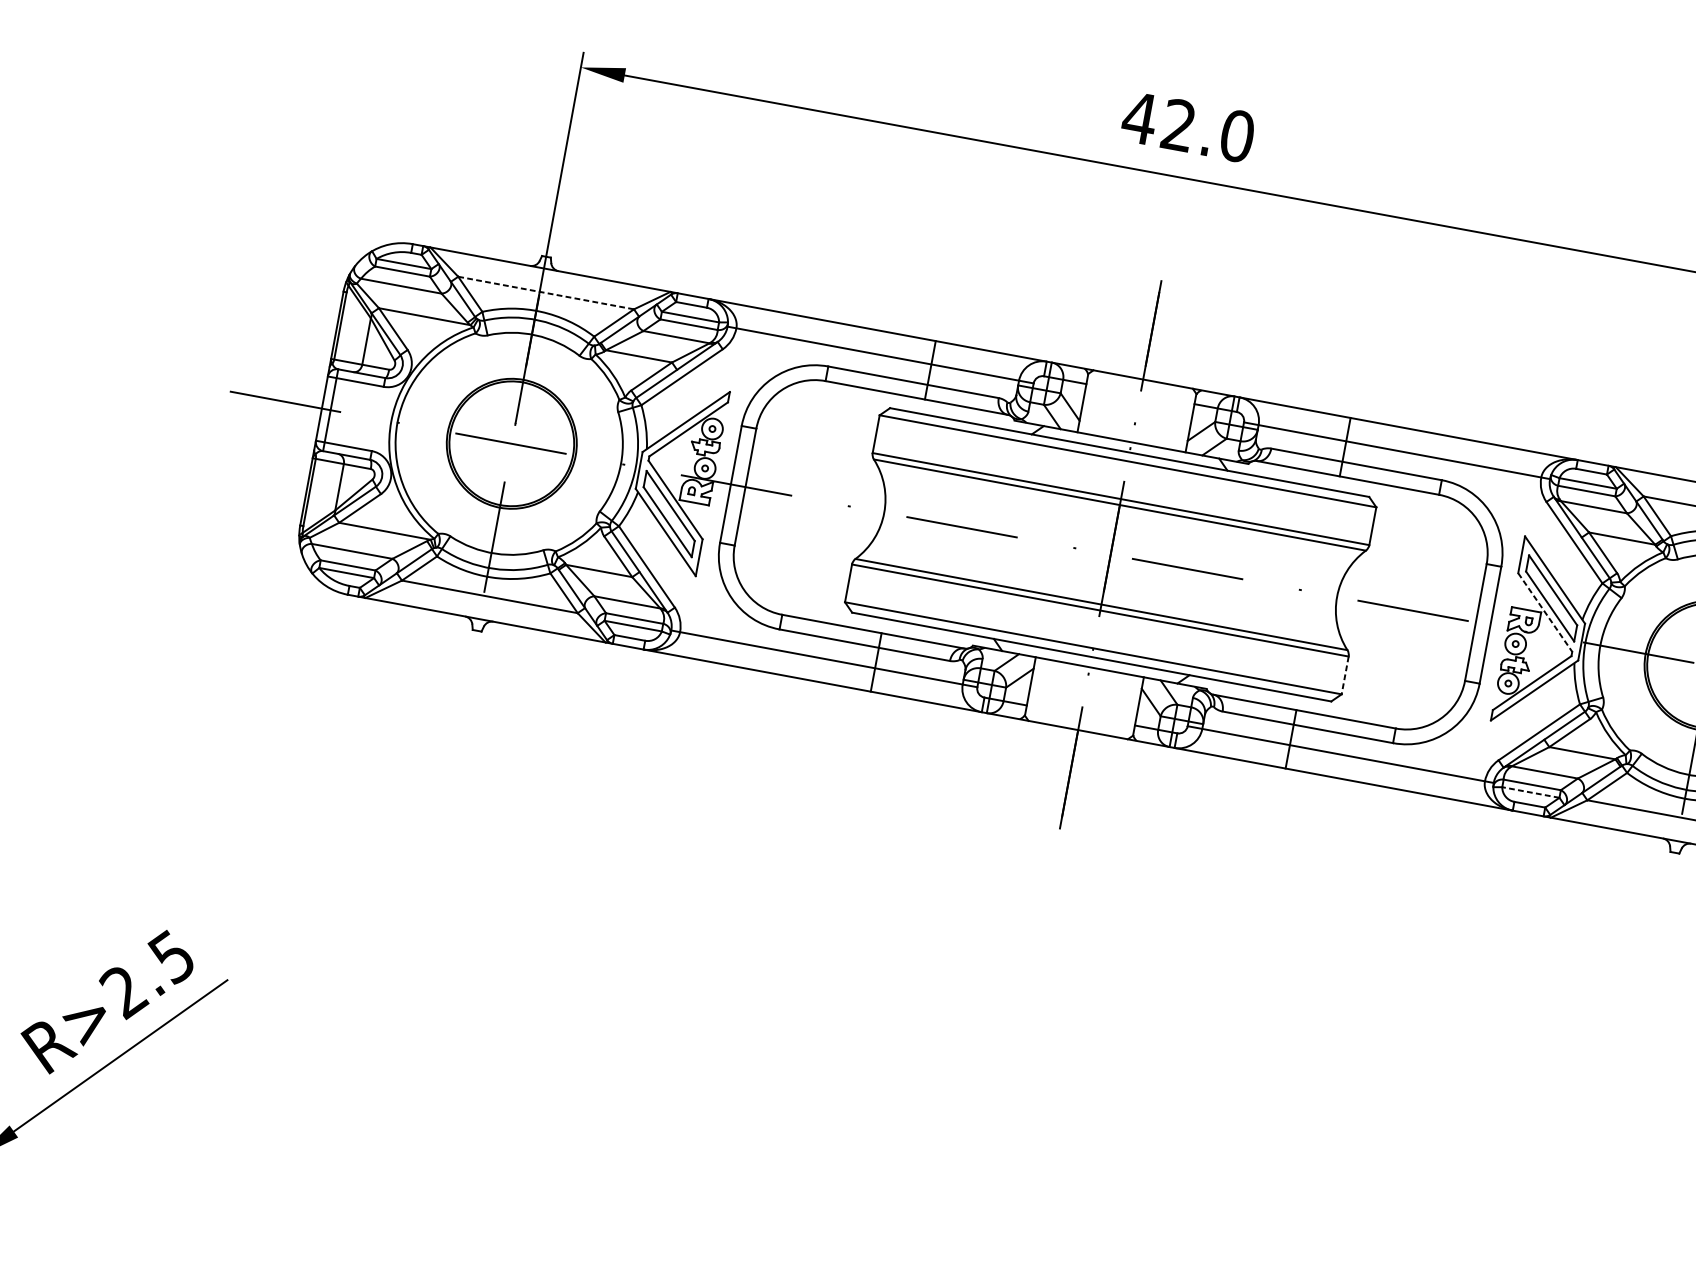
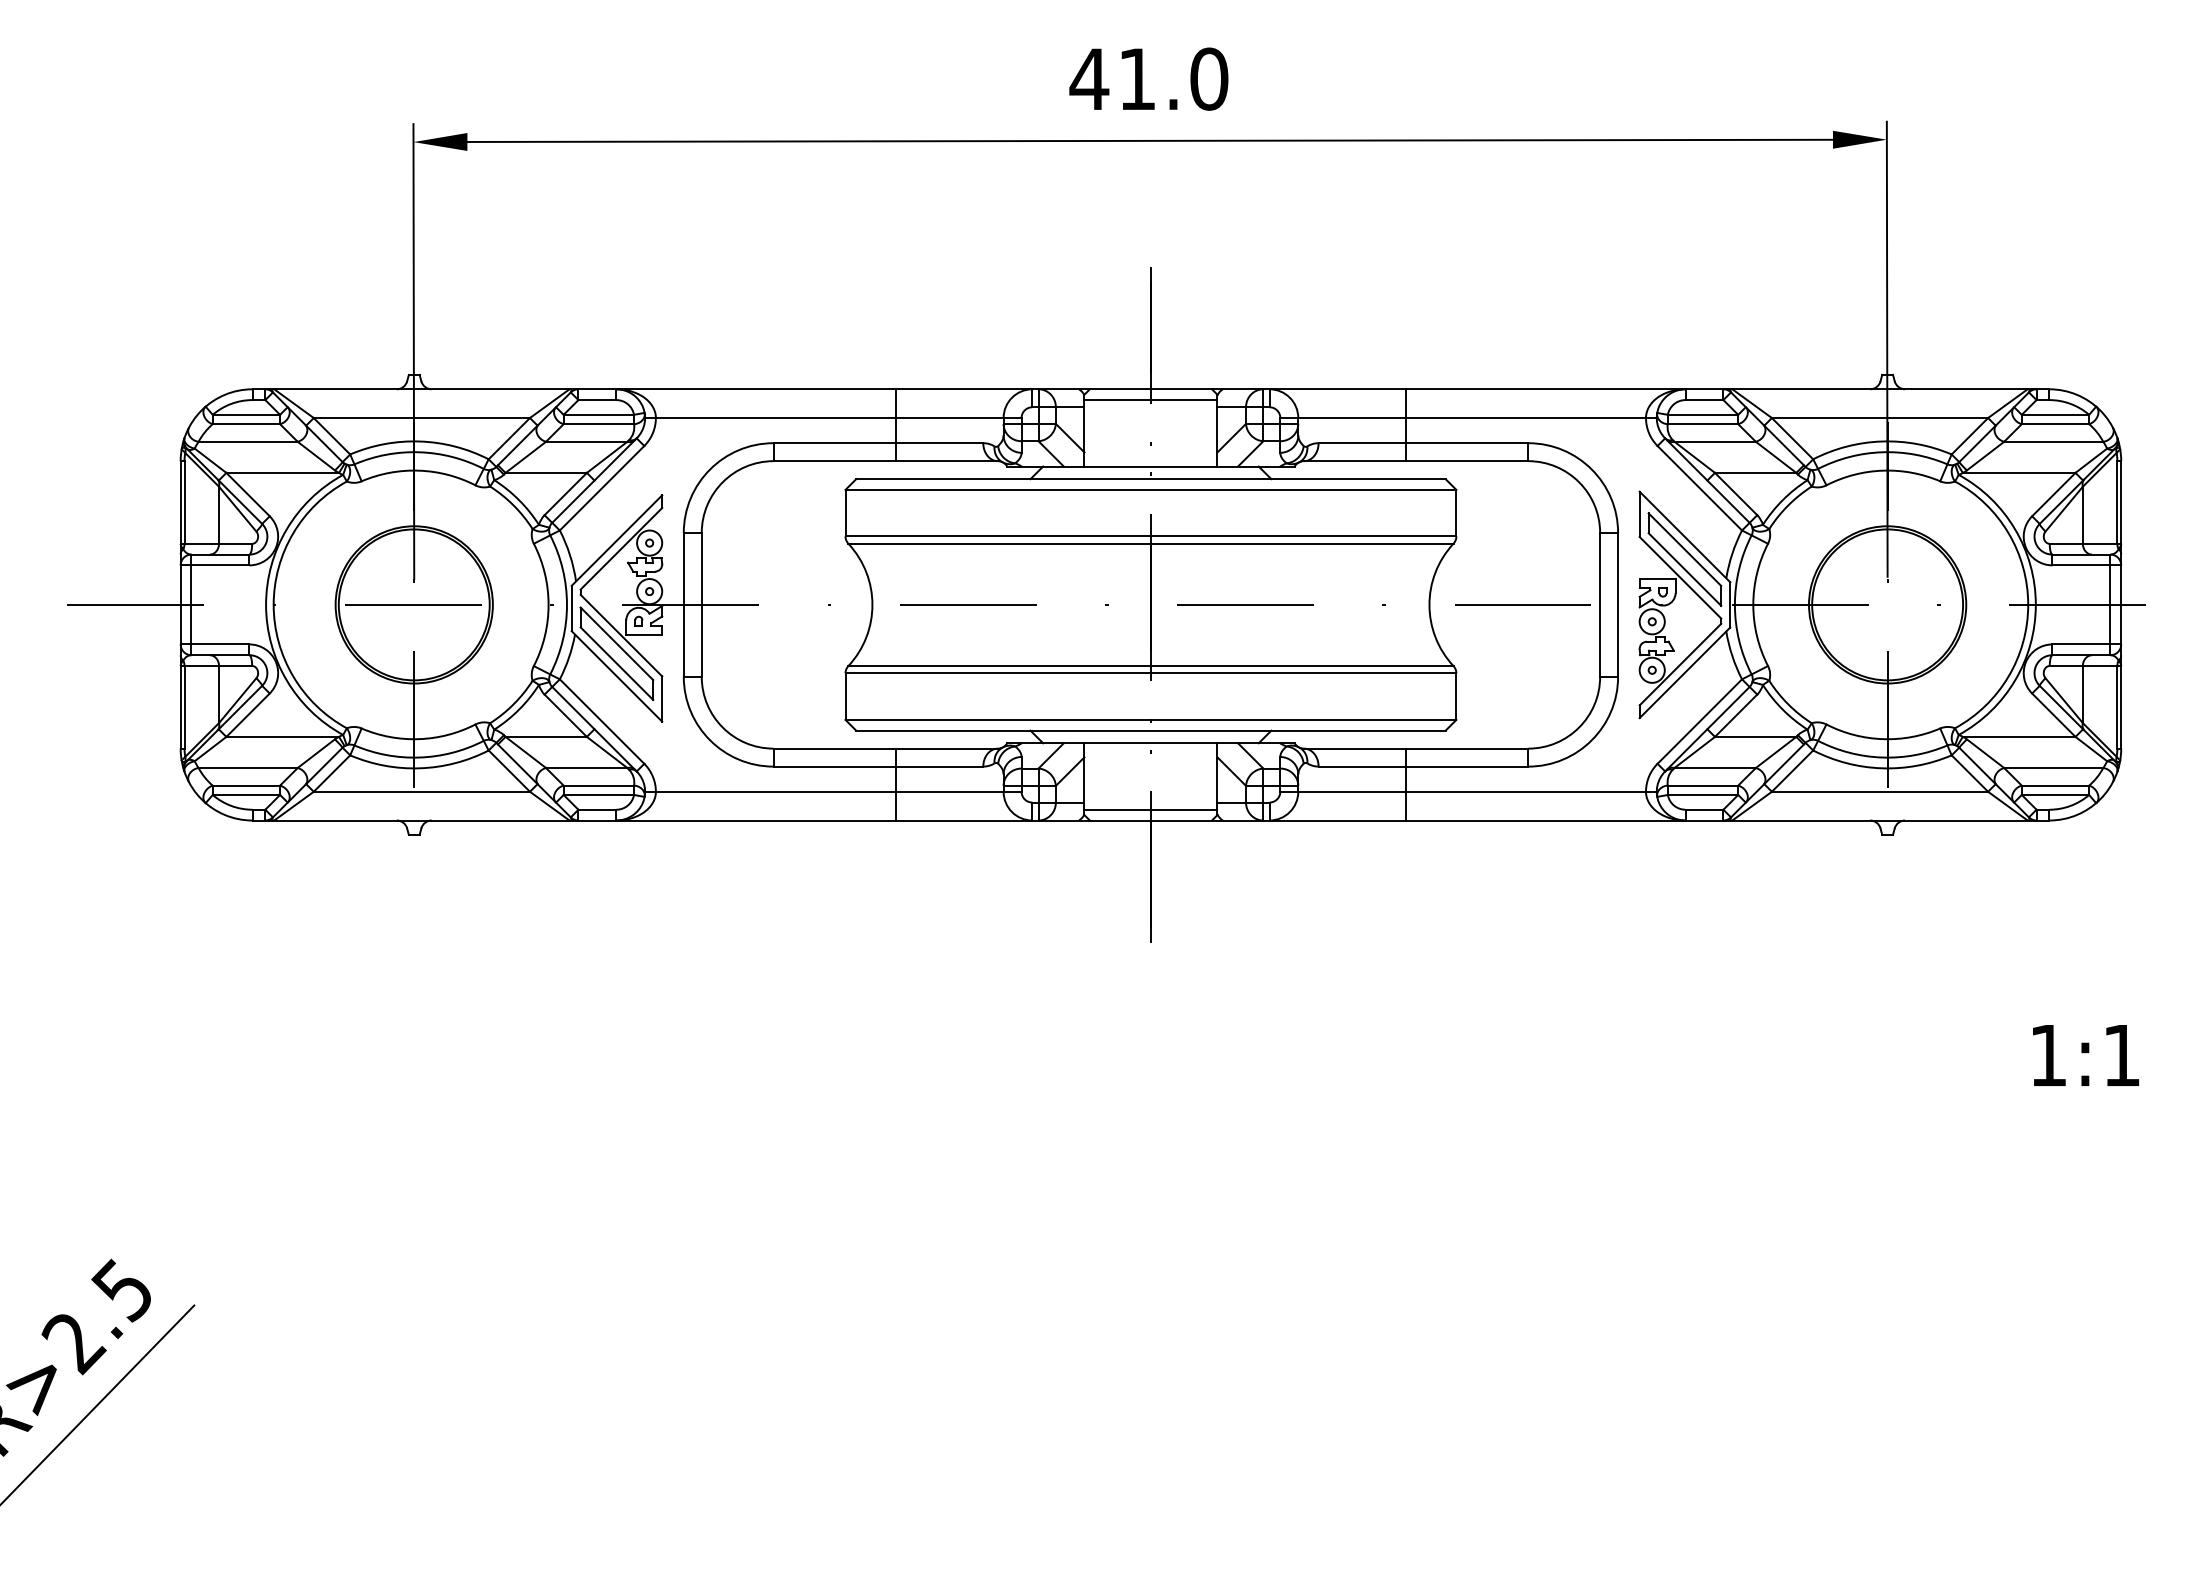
text: (1178, 124) -> (1136, 78), 42.0 -> 41.0
line: (546, 293) -> (422, 418), dashed -> solid
line: (1141, 388) -> (1150, 400), added
line: (1545, 612) -> (1680, 577), dashed -> solid
line: (1345, 676) -> (1456, 697), dashed -> solid
line: (1079, 721) -> (1150, 809), added
line: (1530, 792) -> (1702, 794), dashed -> solid

